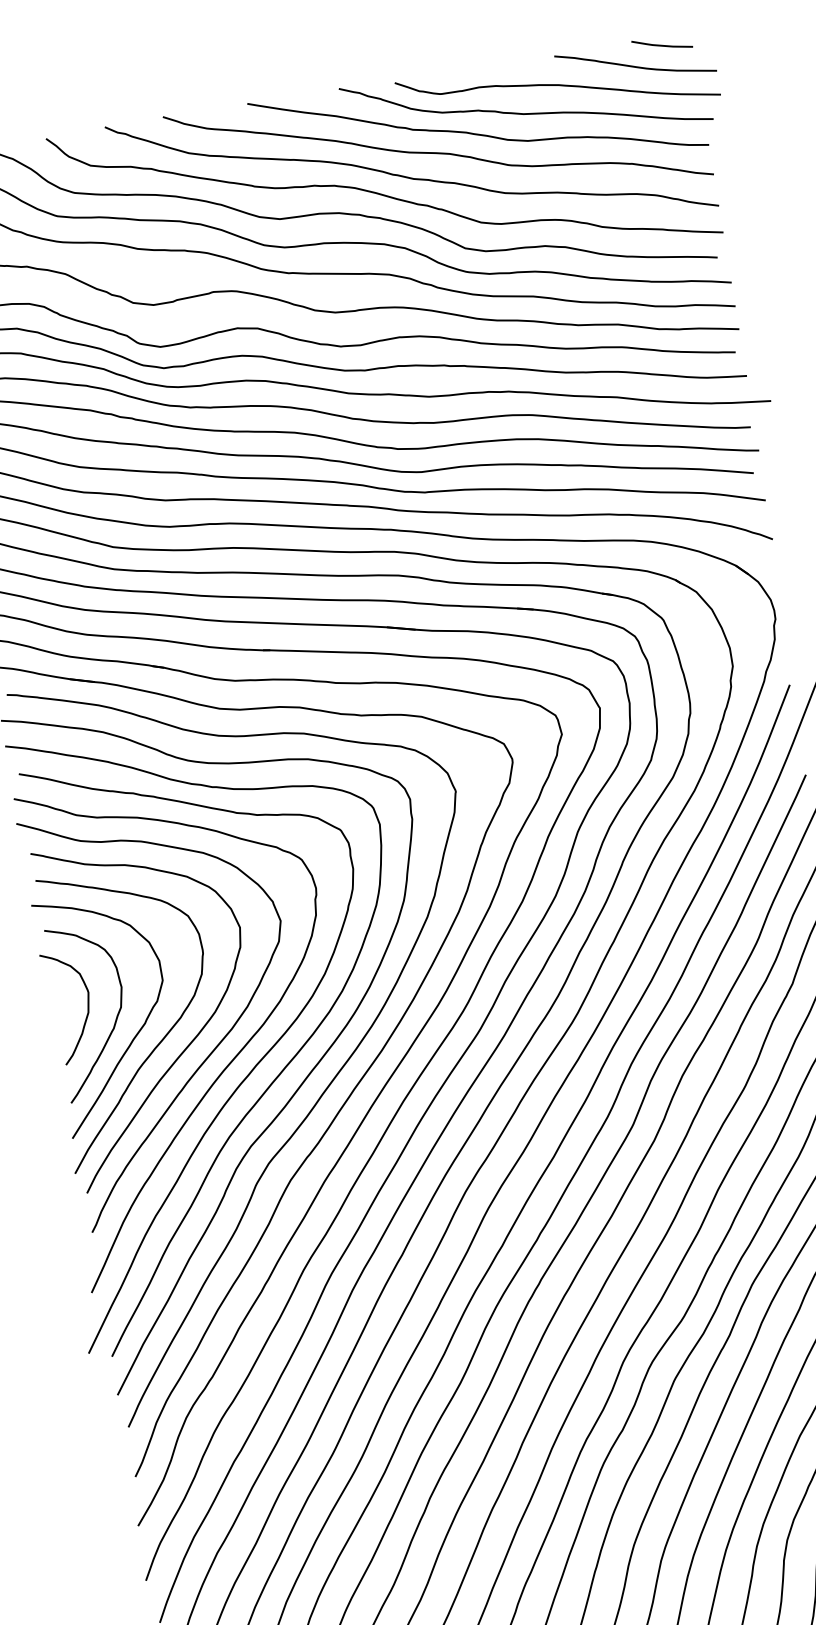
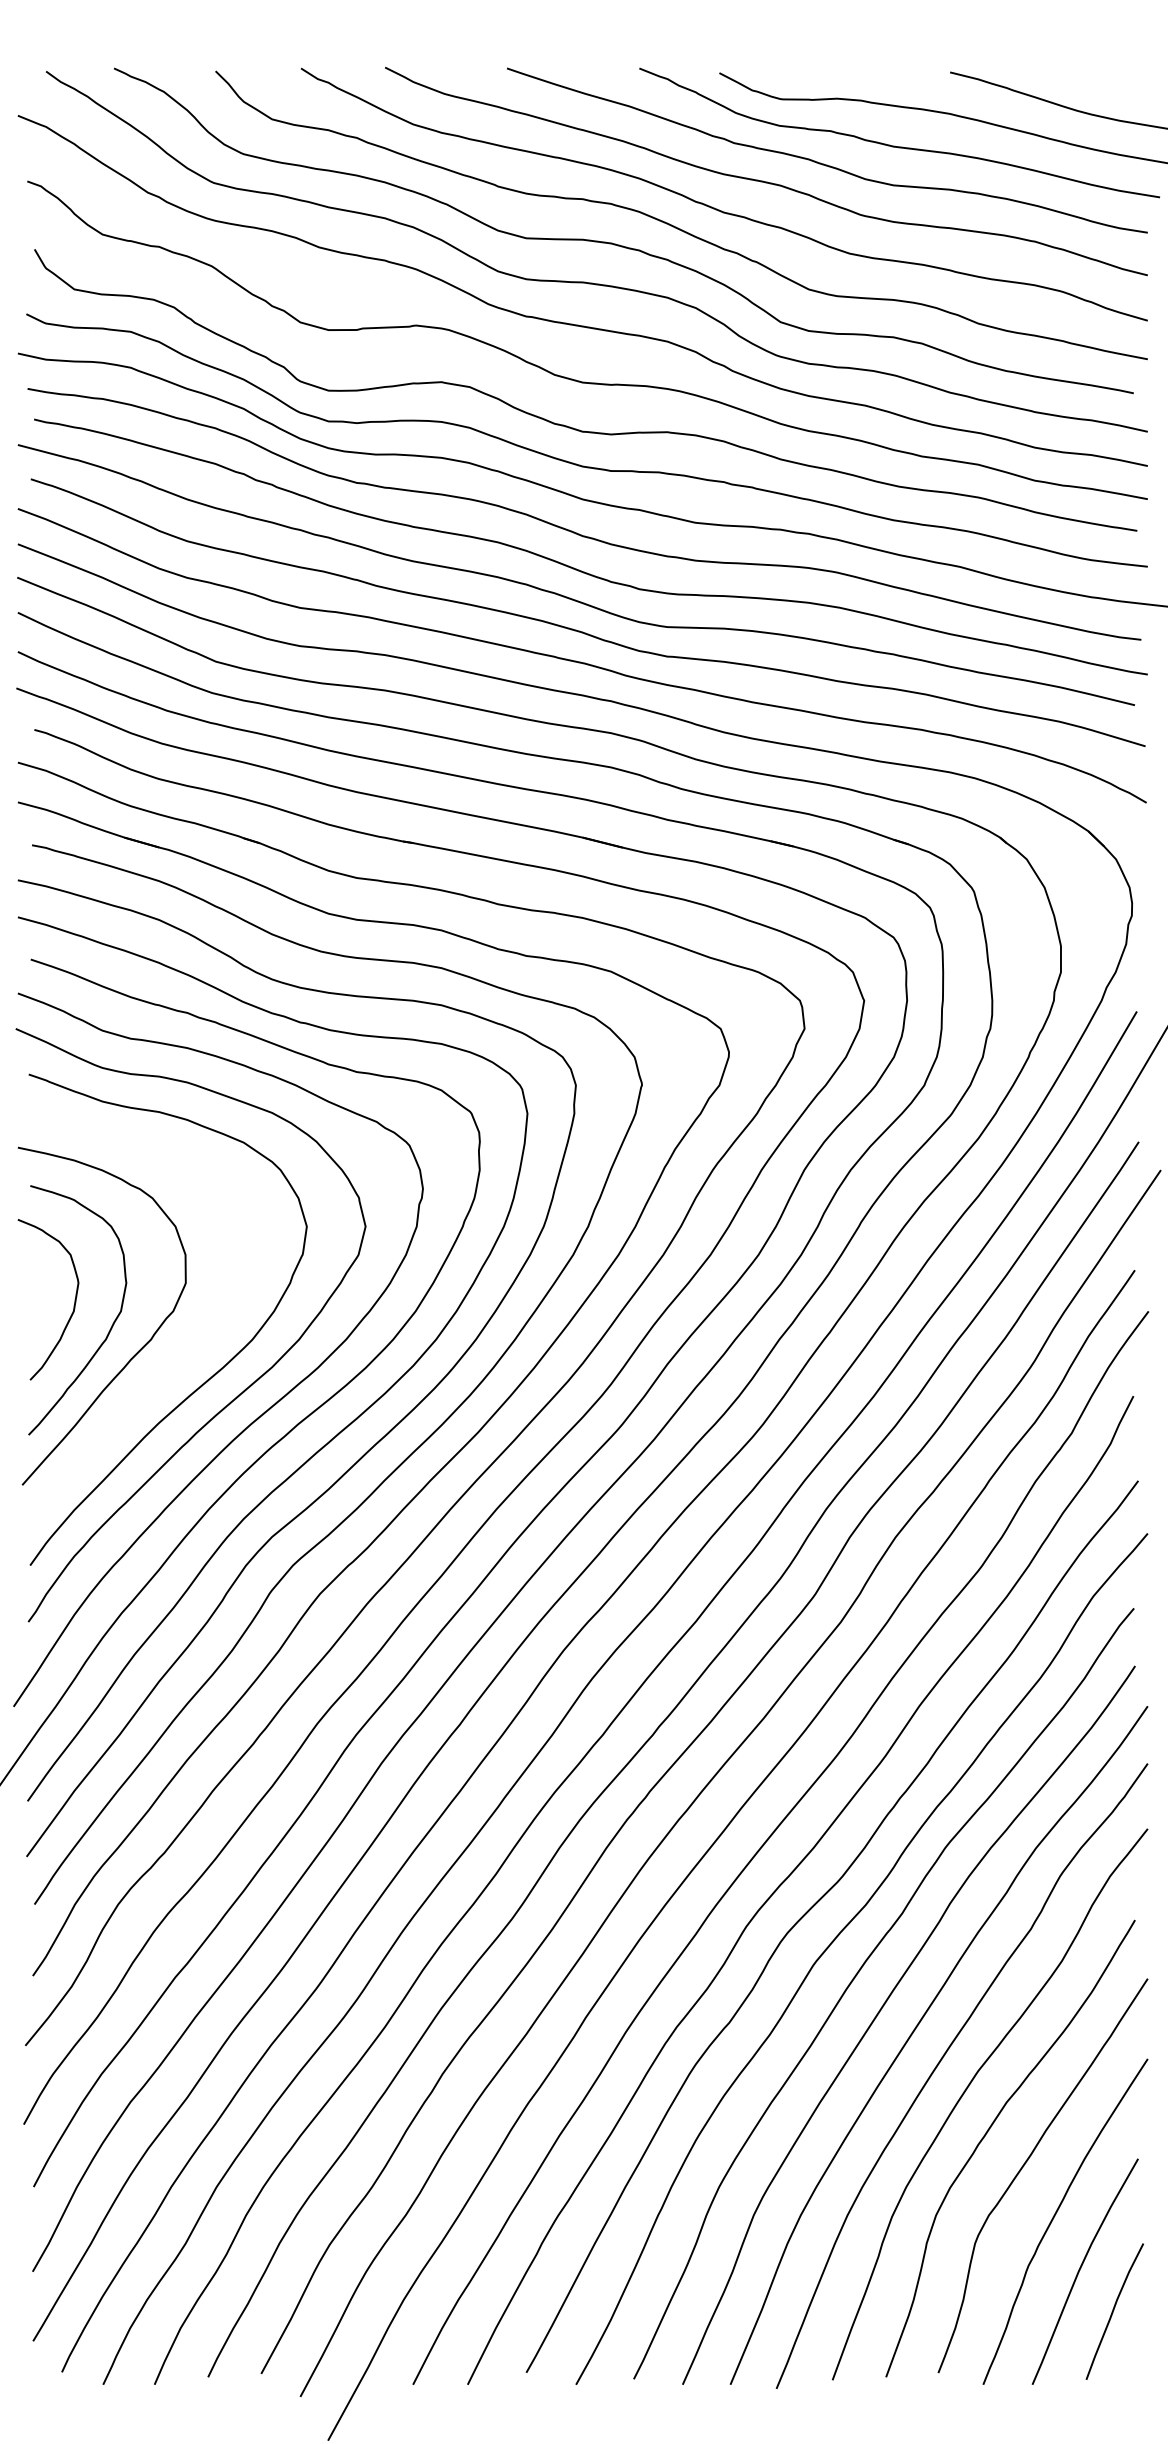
line: (662, 45) -> (1104, 81), removed
curve: (161, 1039) -> (170, 1366), removed

